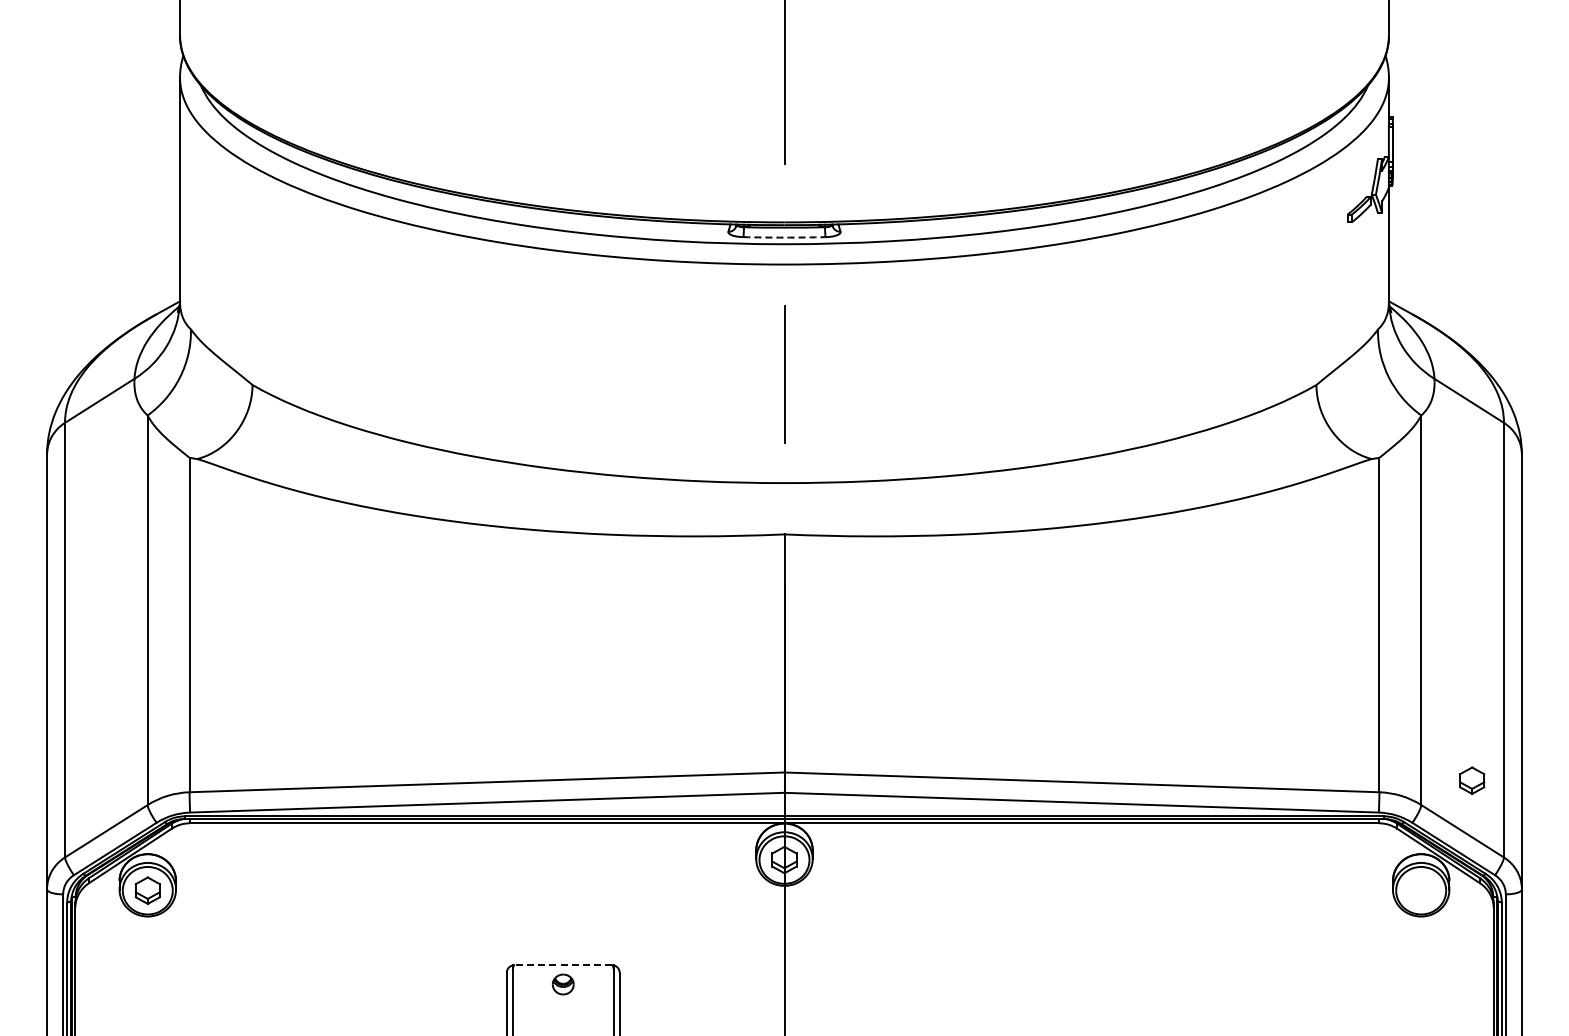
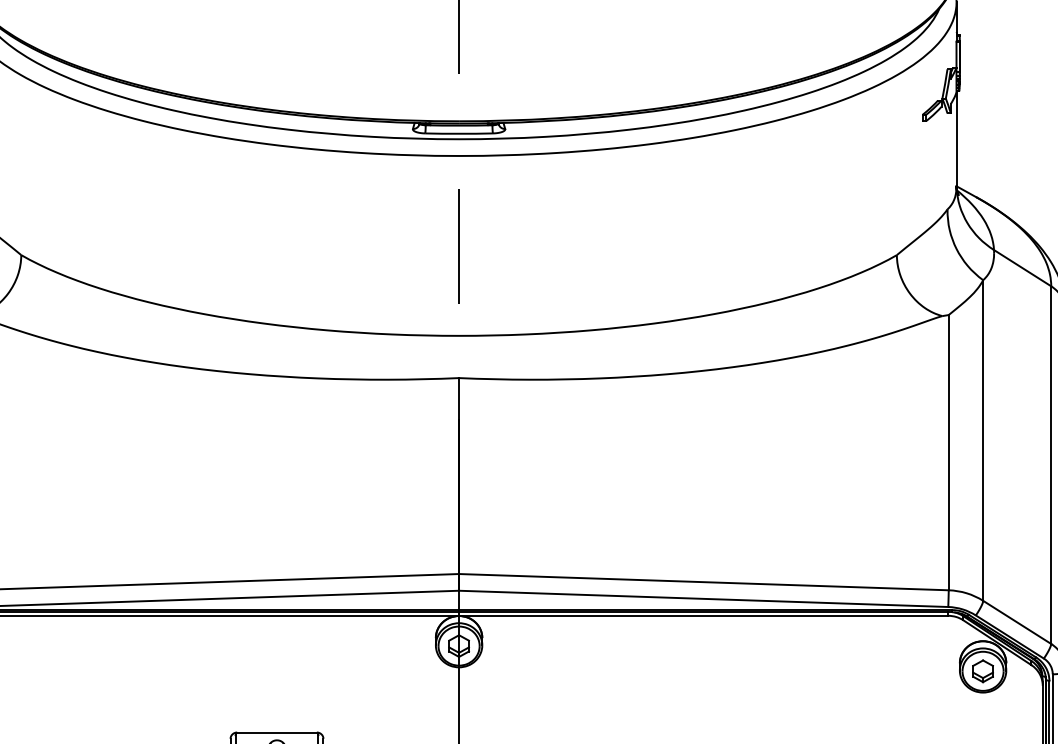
arc: (784, 237) -> (459, 133), dashed -> solid
part: (1472, 780) -> (983, 671), moved
line: (562, 965) -> (276, 732), dashed -> solid

